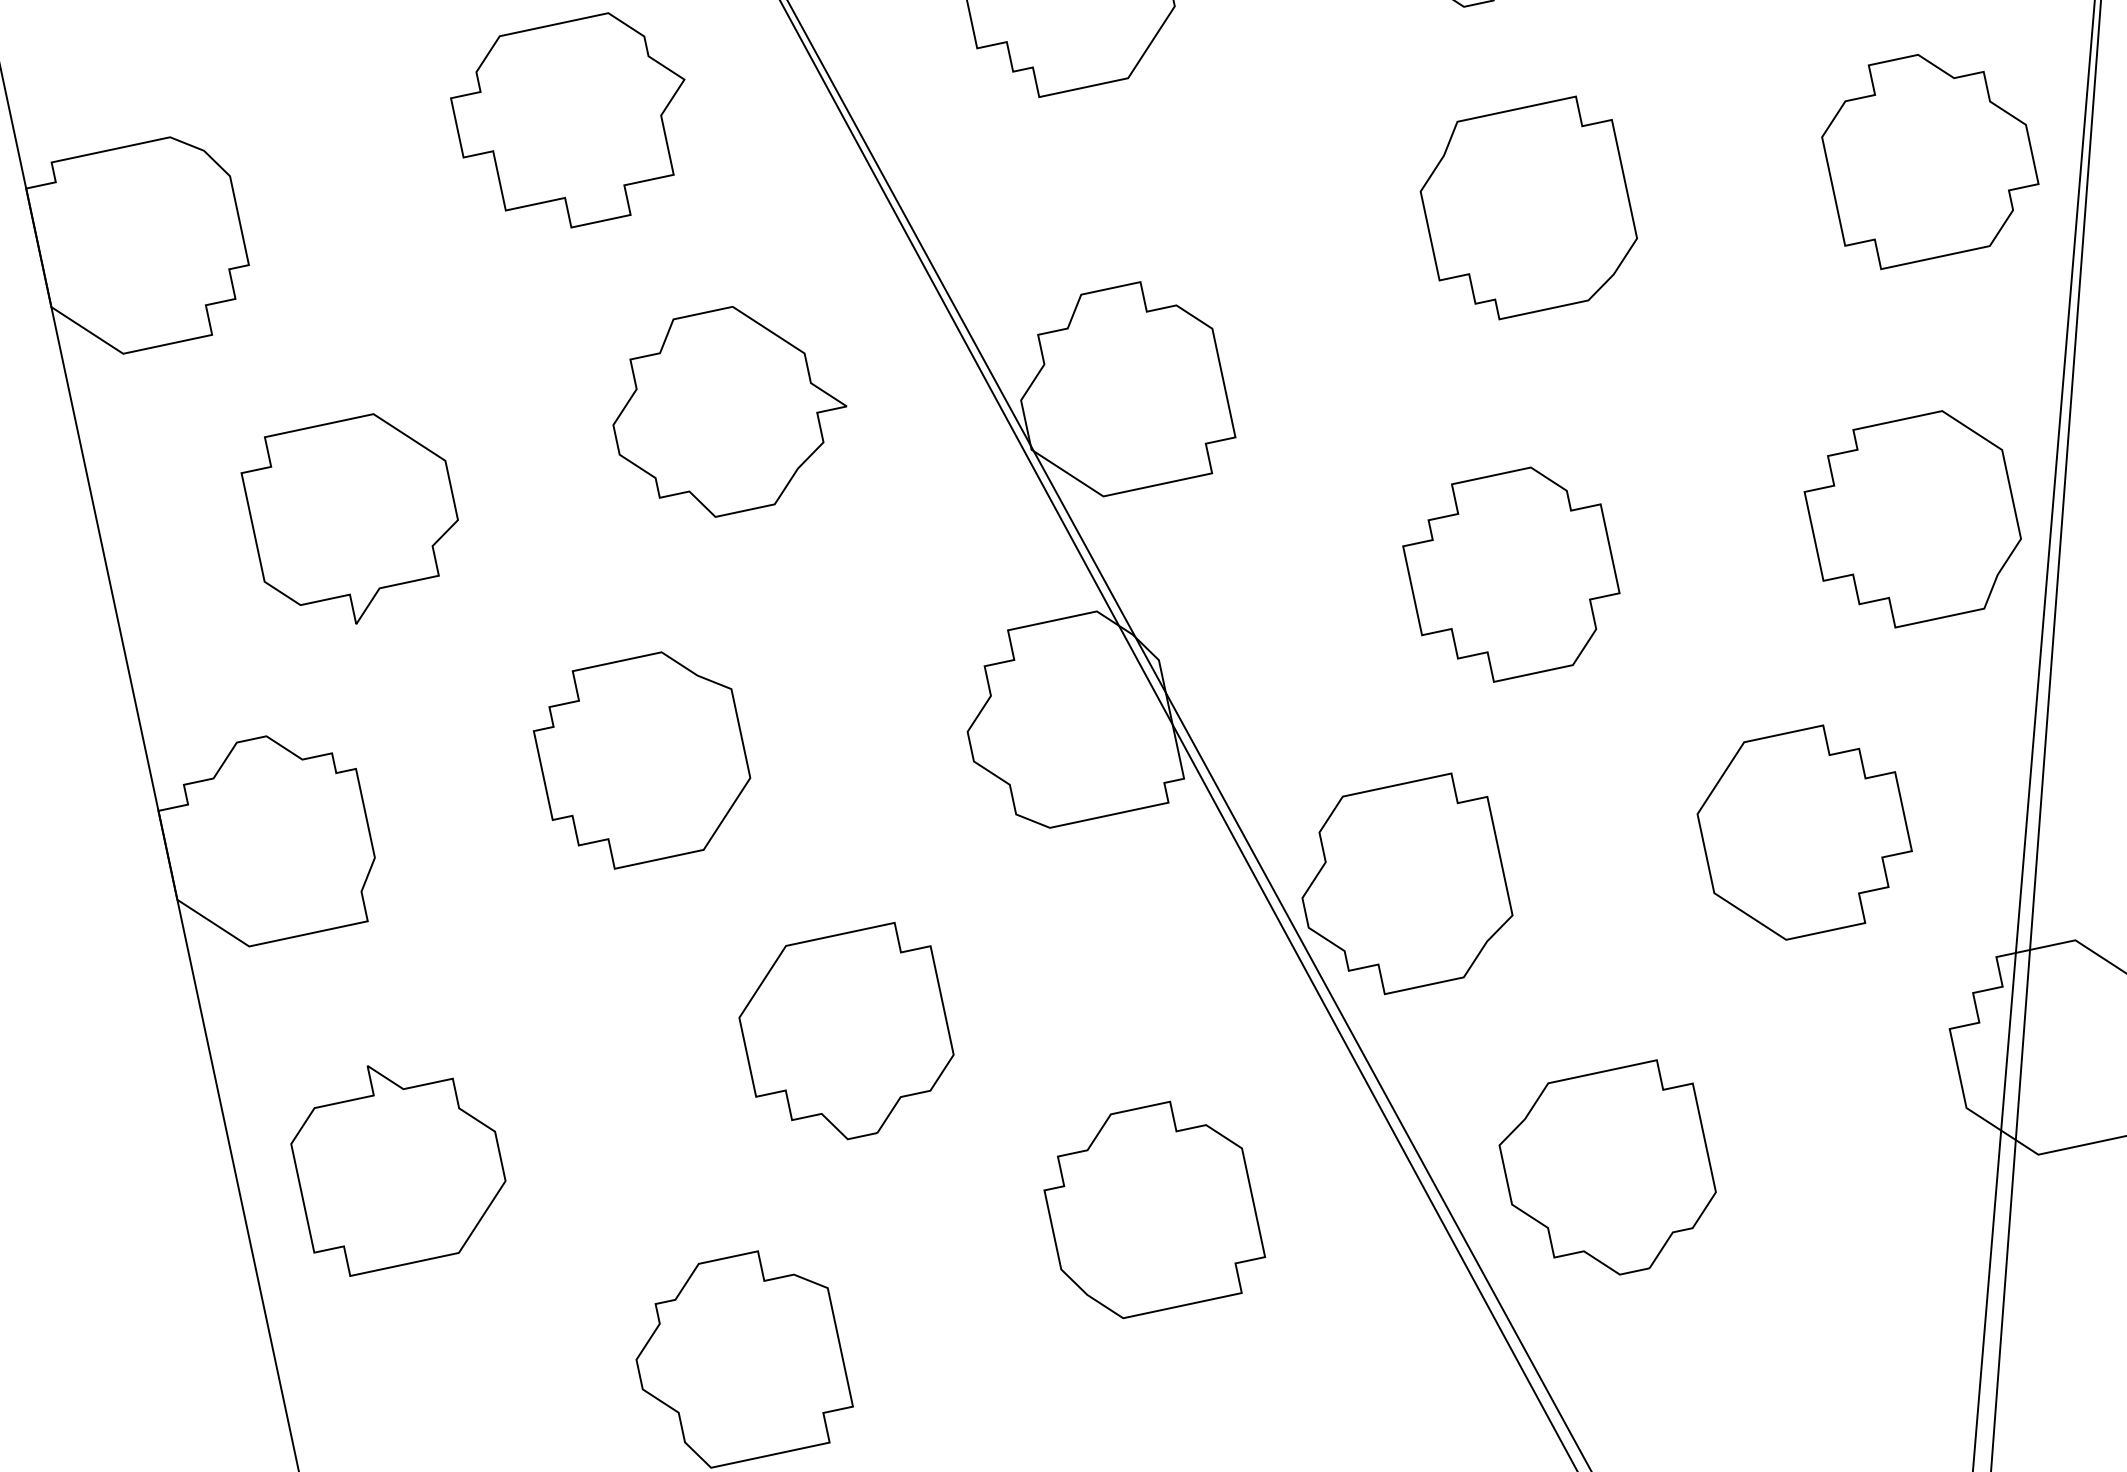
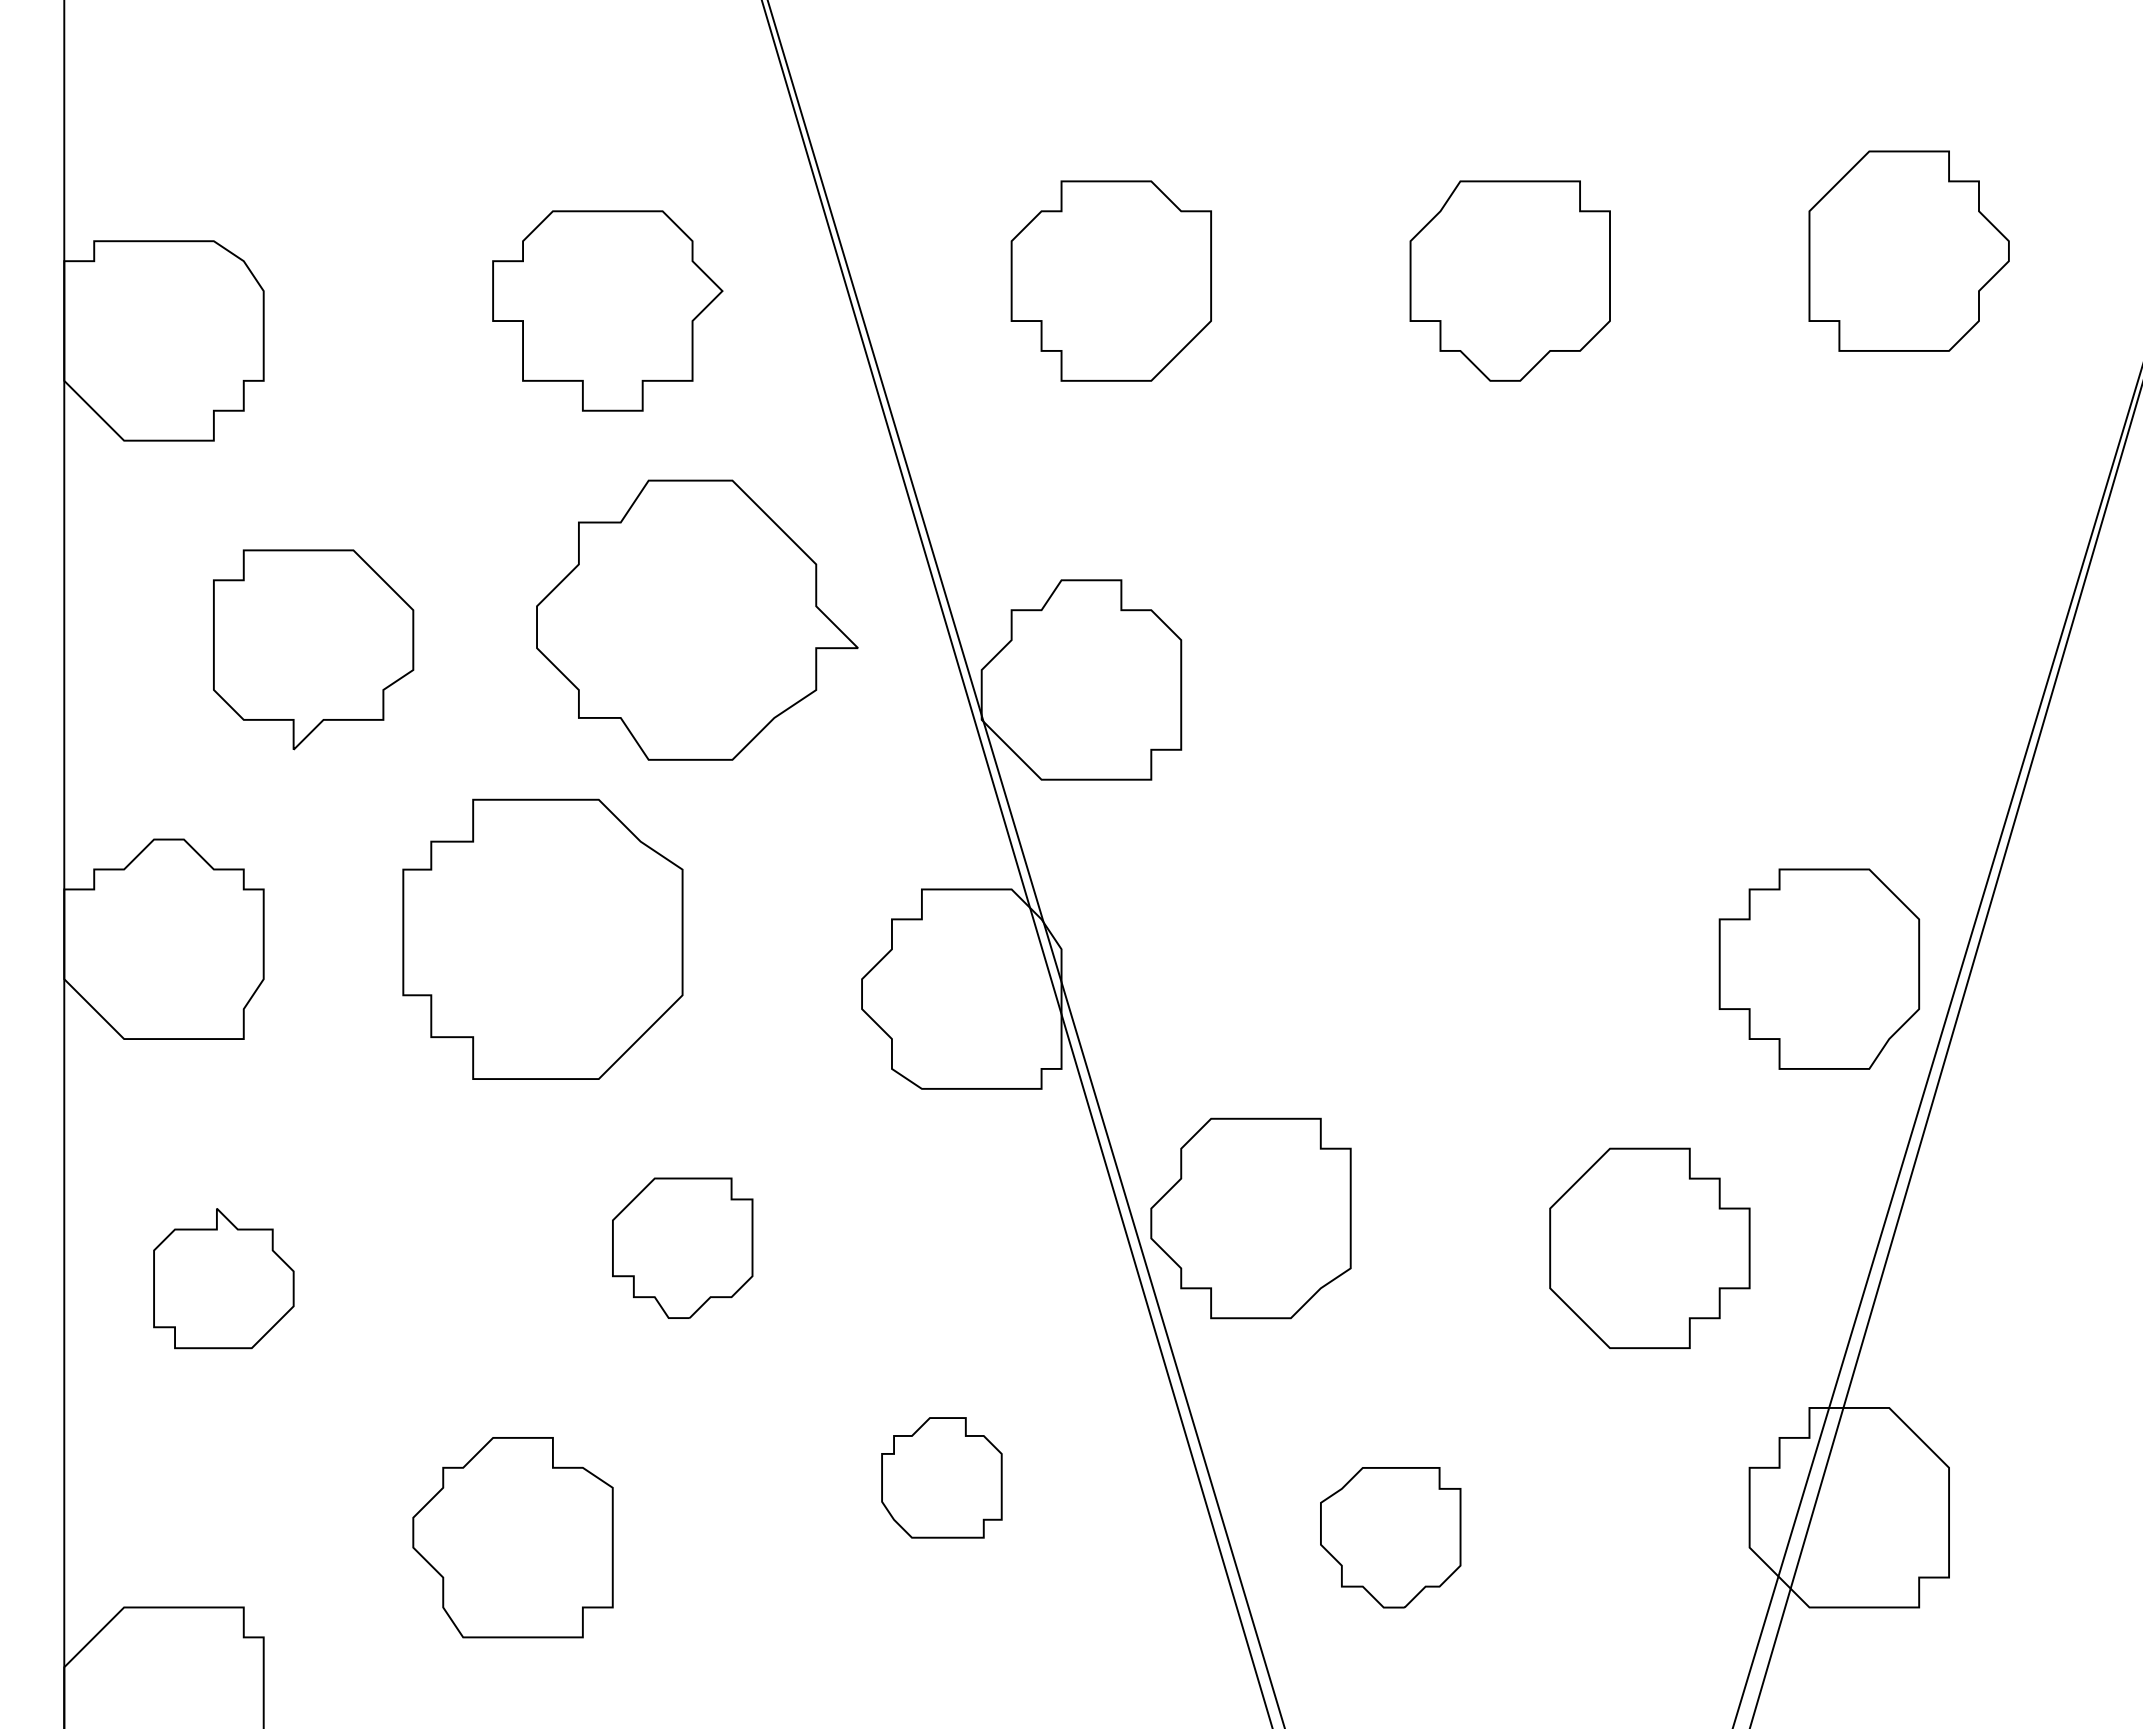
part: (1928, 155) -> (1908, 619), removed
part: (1526, 209) -> (1509, 589), removed
part: (728, 410) -> (697, 619), size x1.4
part: (1512, 573) -> (1420, 938), removed
part: (642, 758) -> (542, 938), size x1.4
part: (846, 1035) -> (682, 1247), size x0.7
part: (398, 1162) -> (223, 1278), size x0.7
part: (1608, 1173) -> (1390, 1537), size x0.7
part: (1151, 1208) -> (941, 1477), size x0.6

